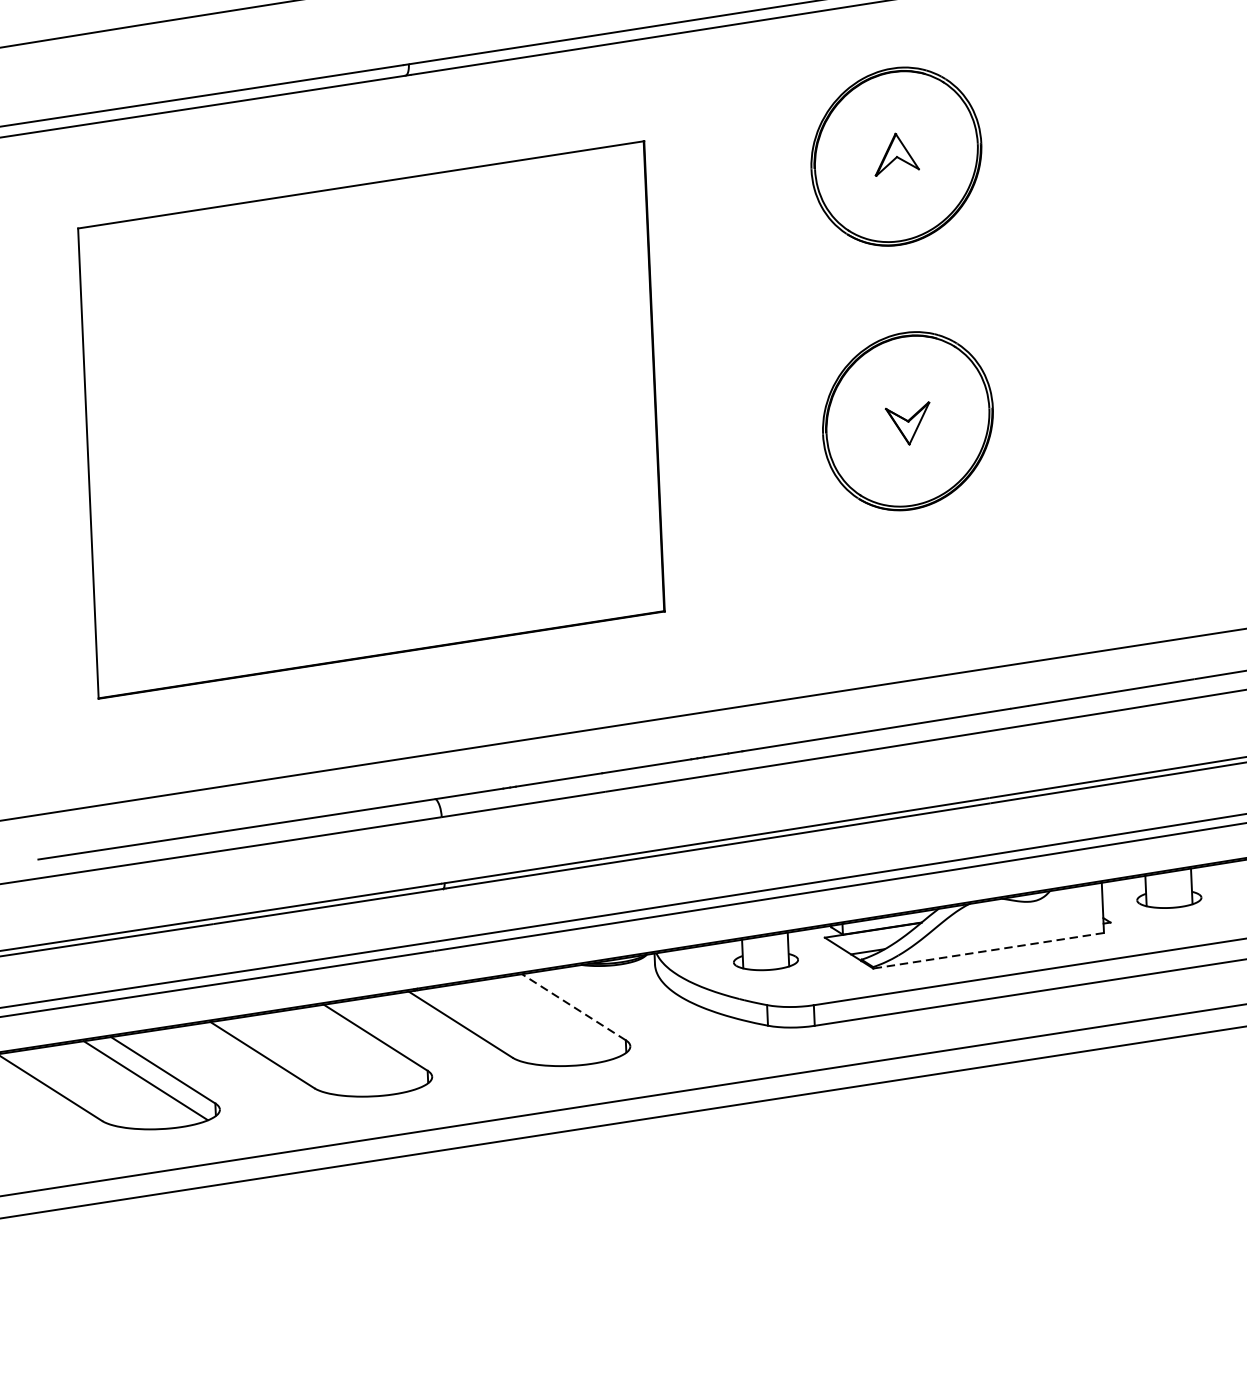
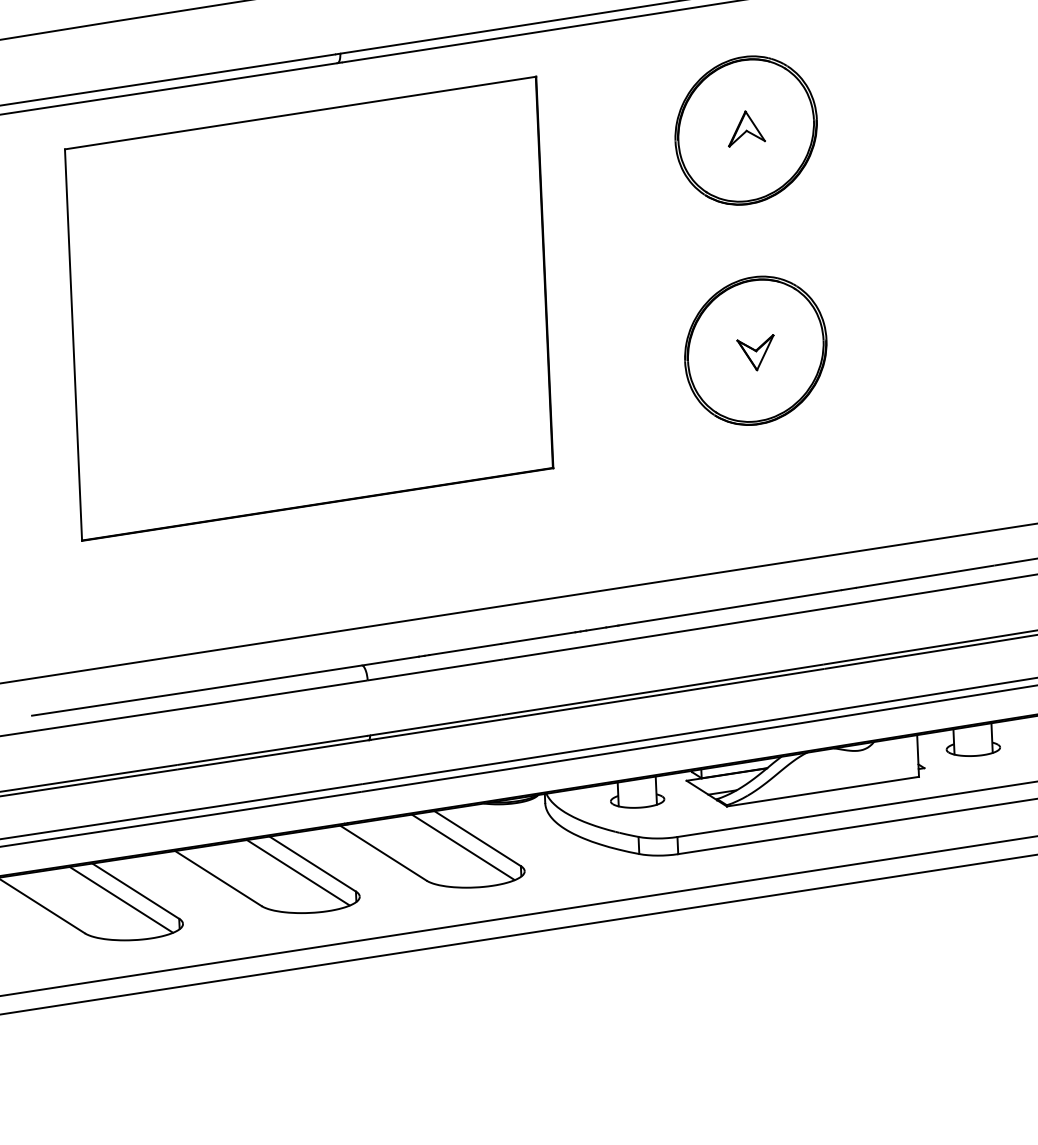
part: (371, 419) -> (309, 308), moved
line: (988, 950) -> (822, 791), dashed -> solid
line: (573, 1007) -> (477, 838), dashed -> solid
line: (555, 1017) -> (462, 847), added
line: (357, 1047) -> (297, 872), added

